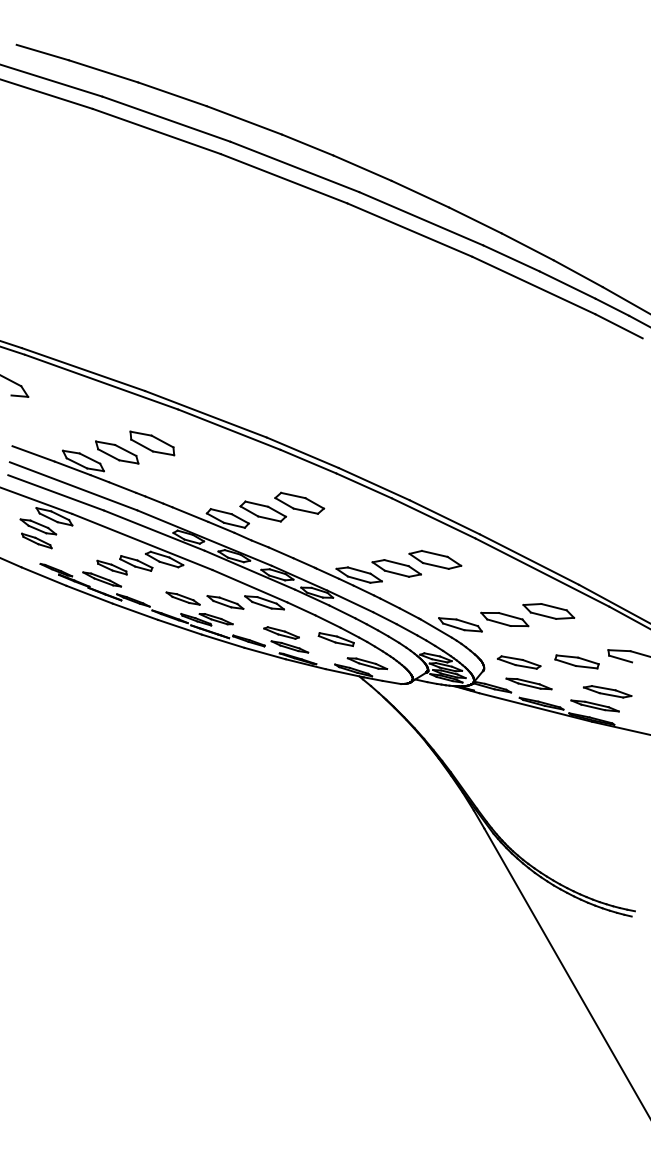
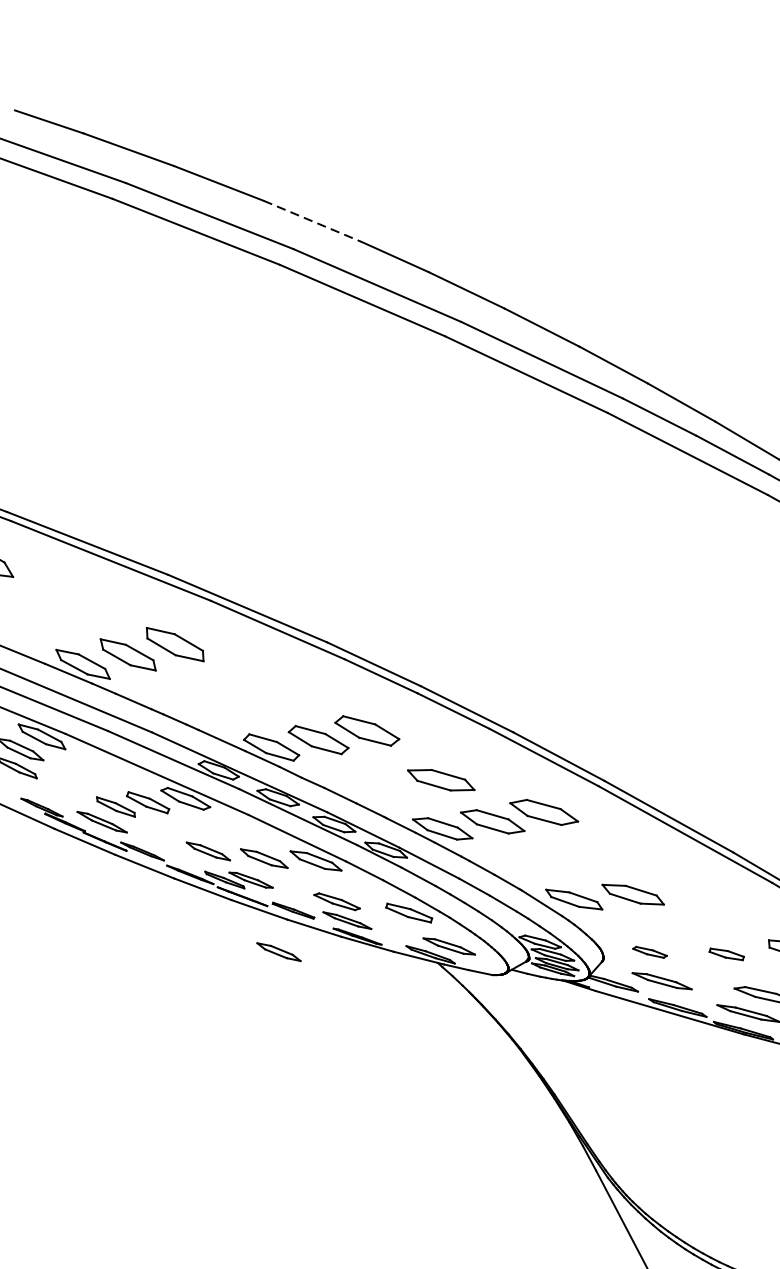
line: (244, 120) -> (312, 221), solid -> dashed
part: (548, 611) -> (440, 780), moved
part: (576, 661) -> (726, 953), size x0.6
part: (518, 662) -> (649, 952), size x0.6
part: (238, 672) -> (278, 951), added

